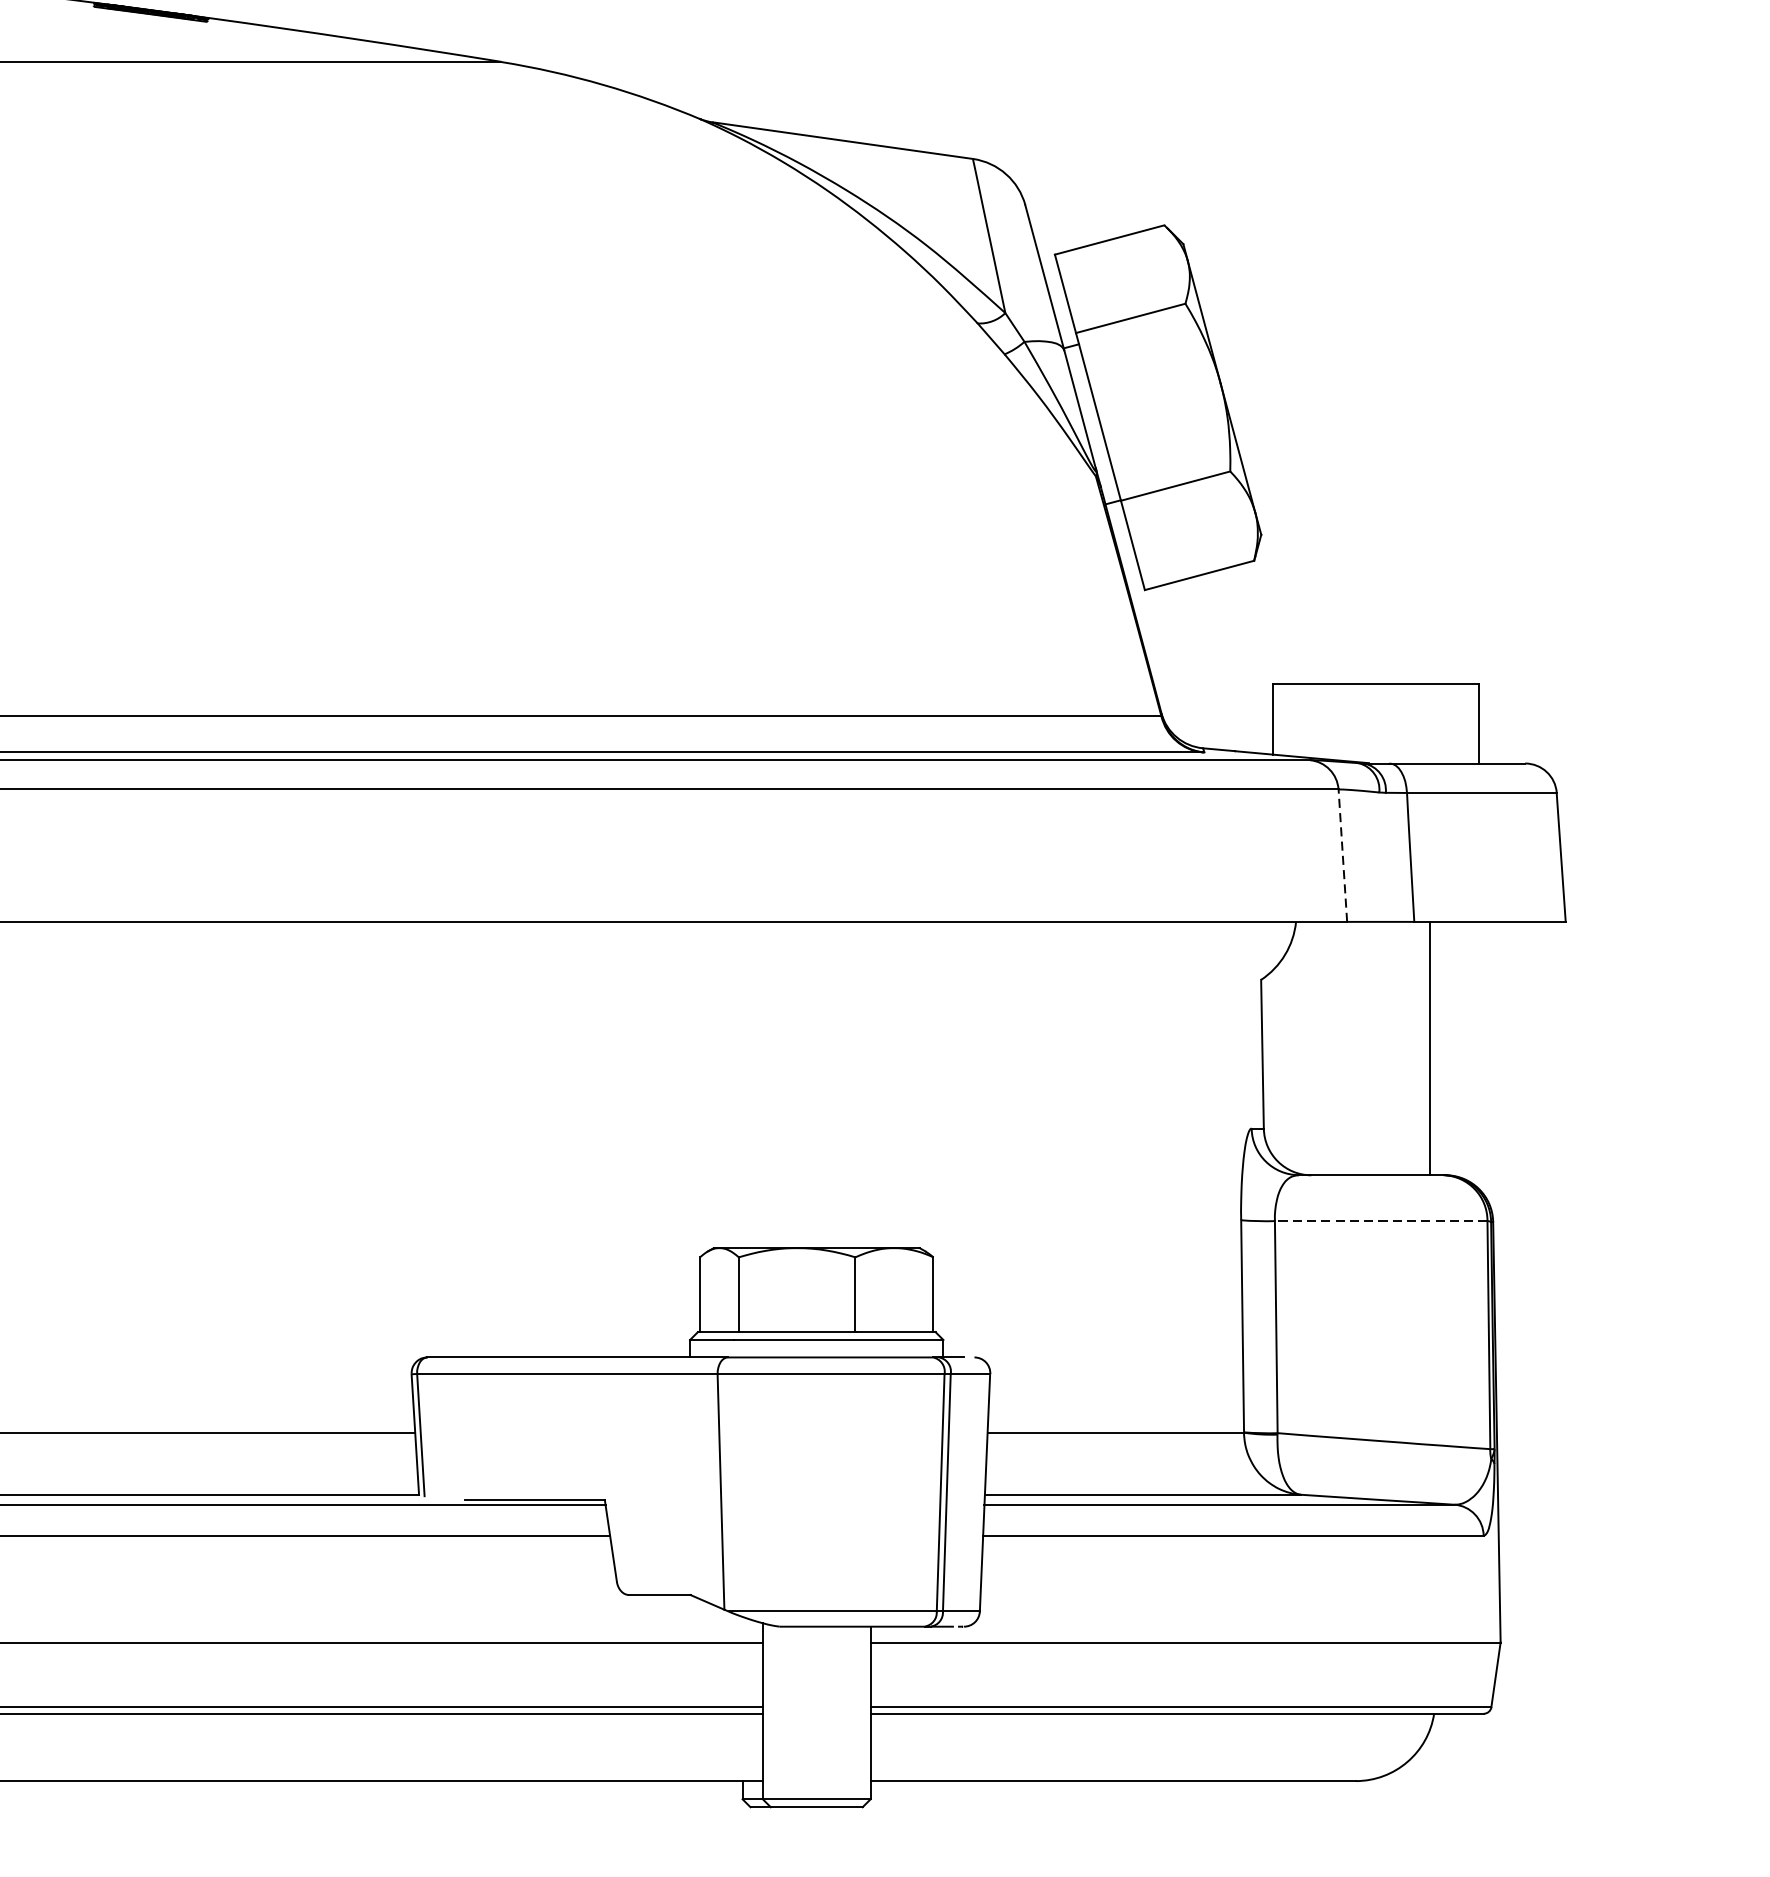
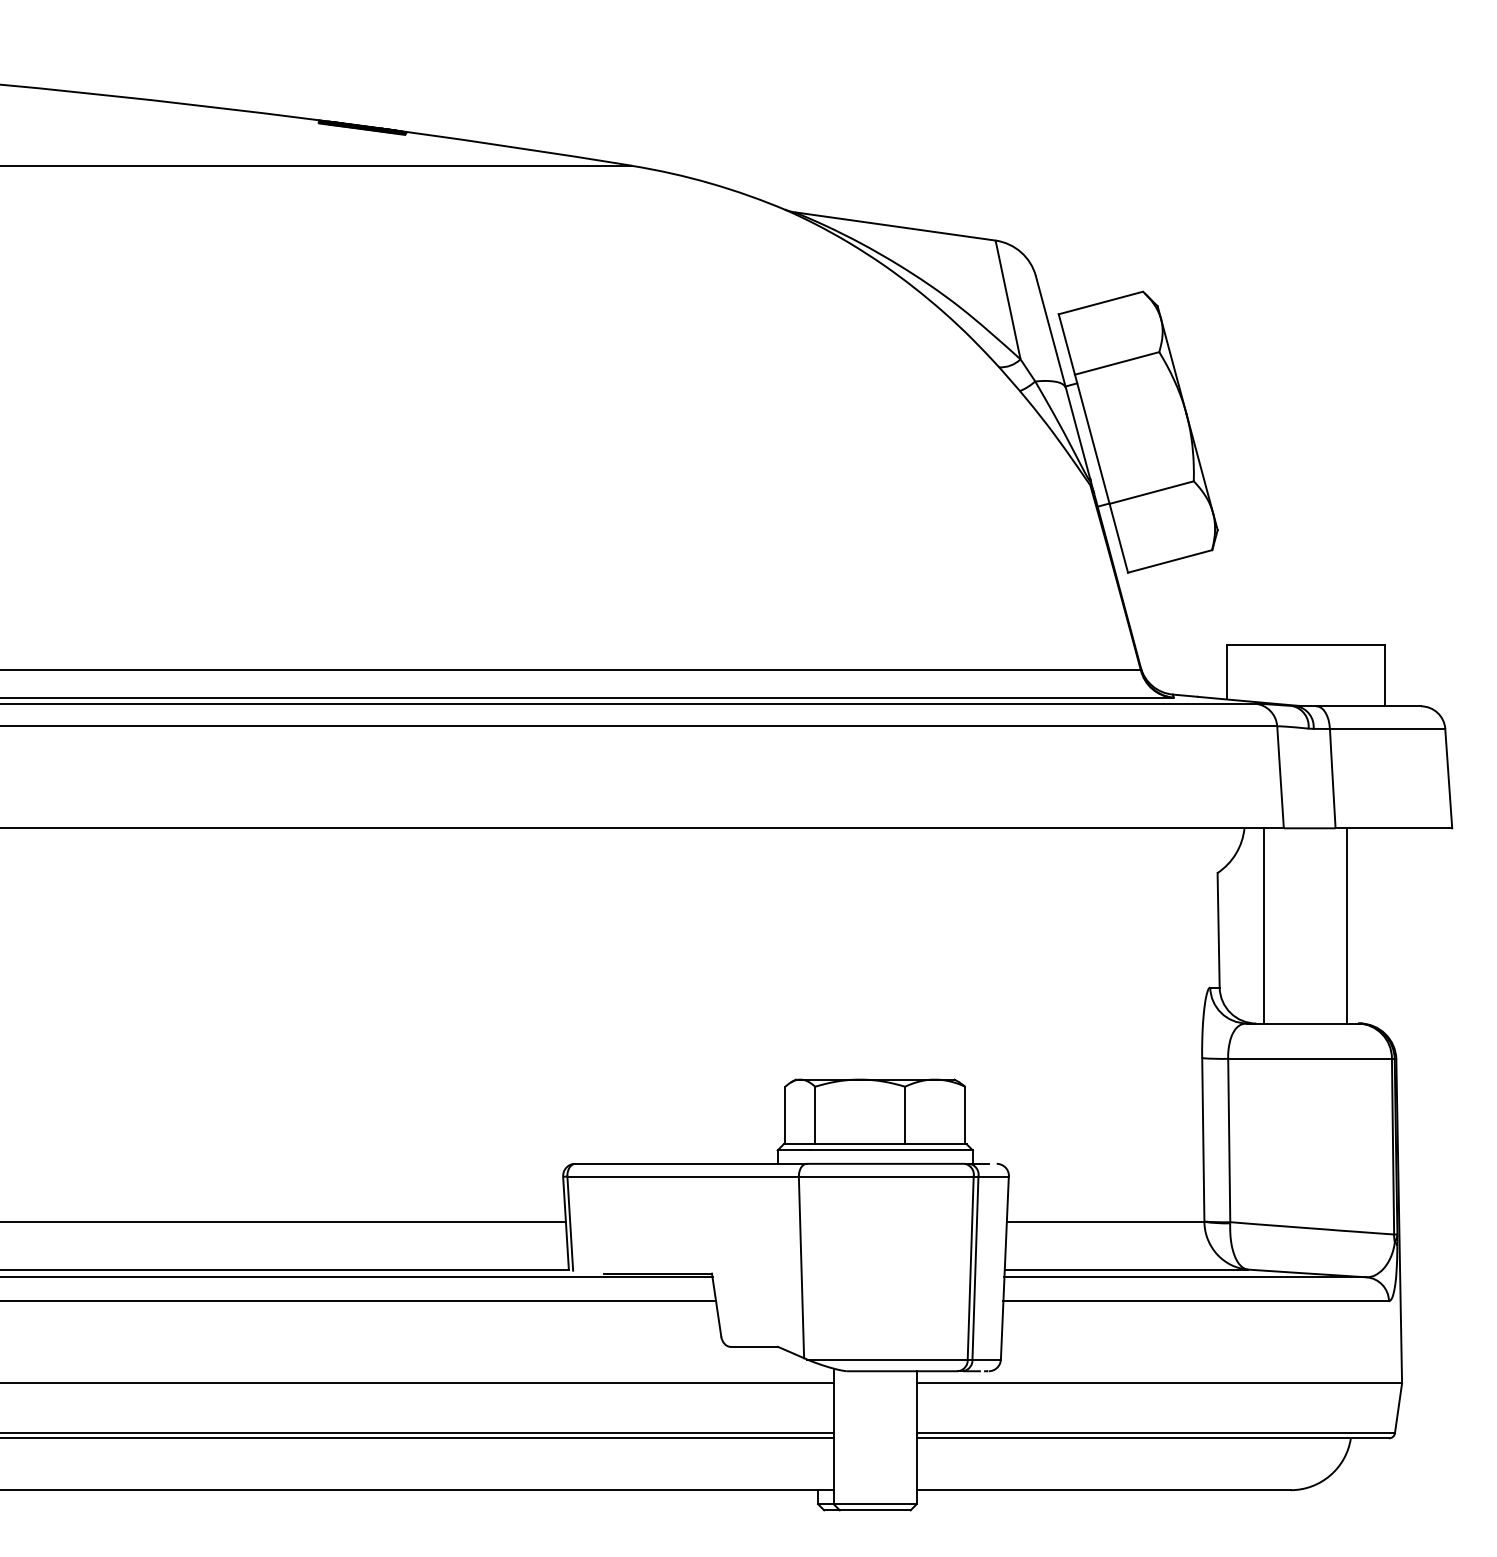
line: (1342, 854) -> (1280, 776), dashed -> solid
line: (1322, 1048) -> (1264, 925), added
line: (1381, 1220) -> (1310, 1058), dashed -> solid

